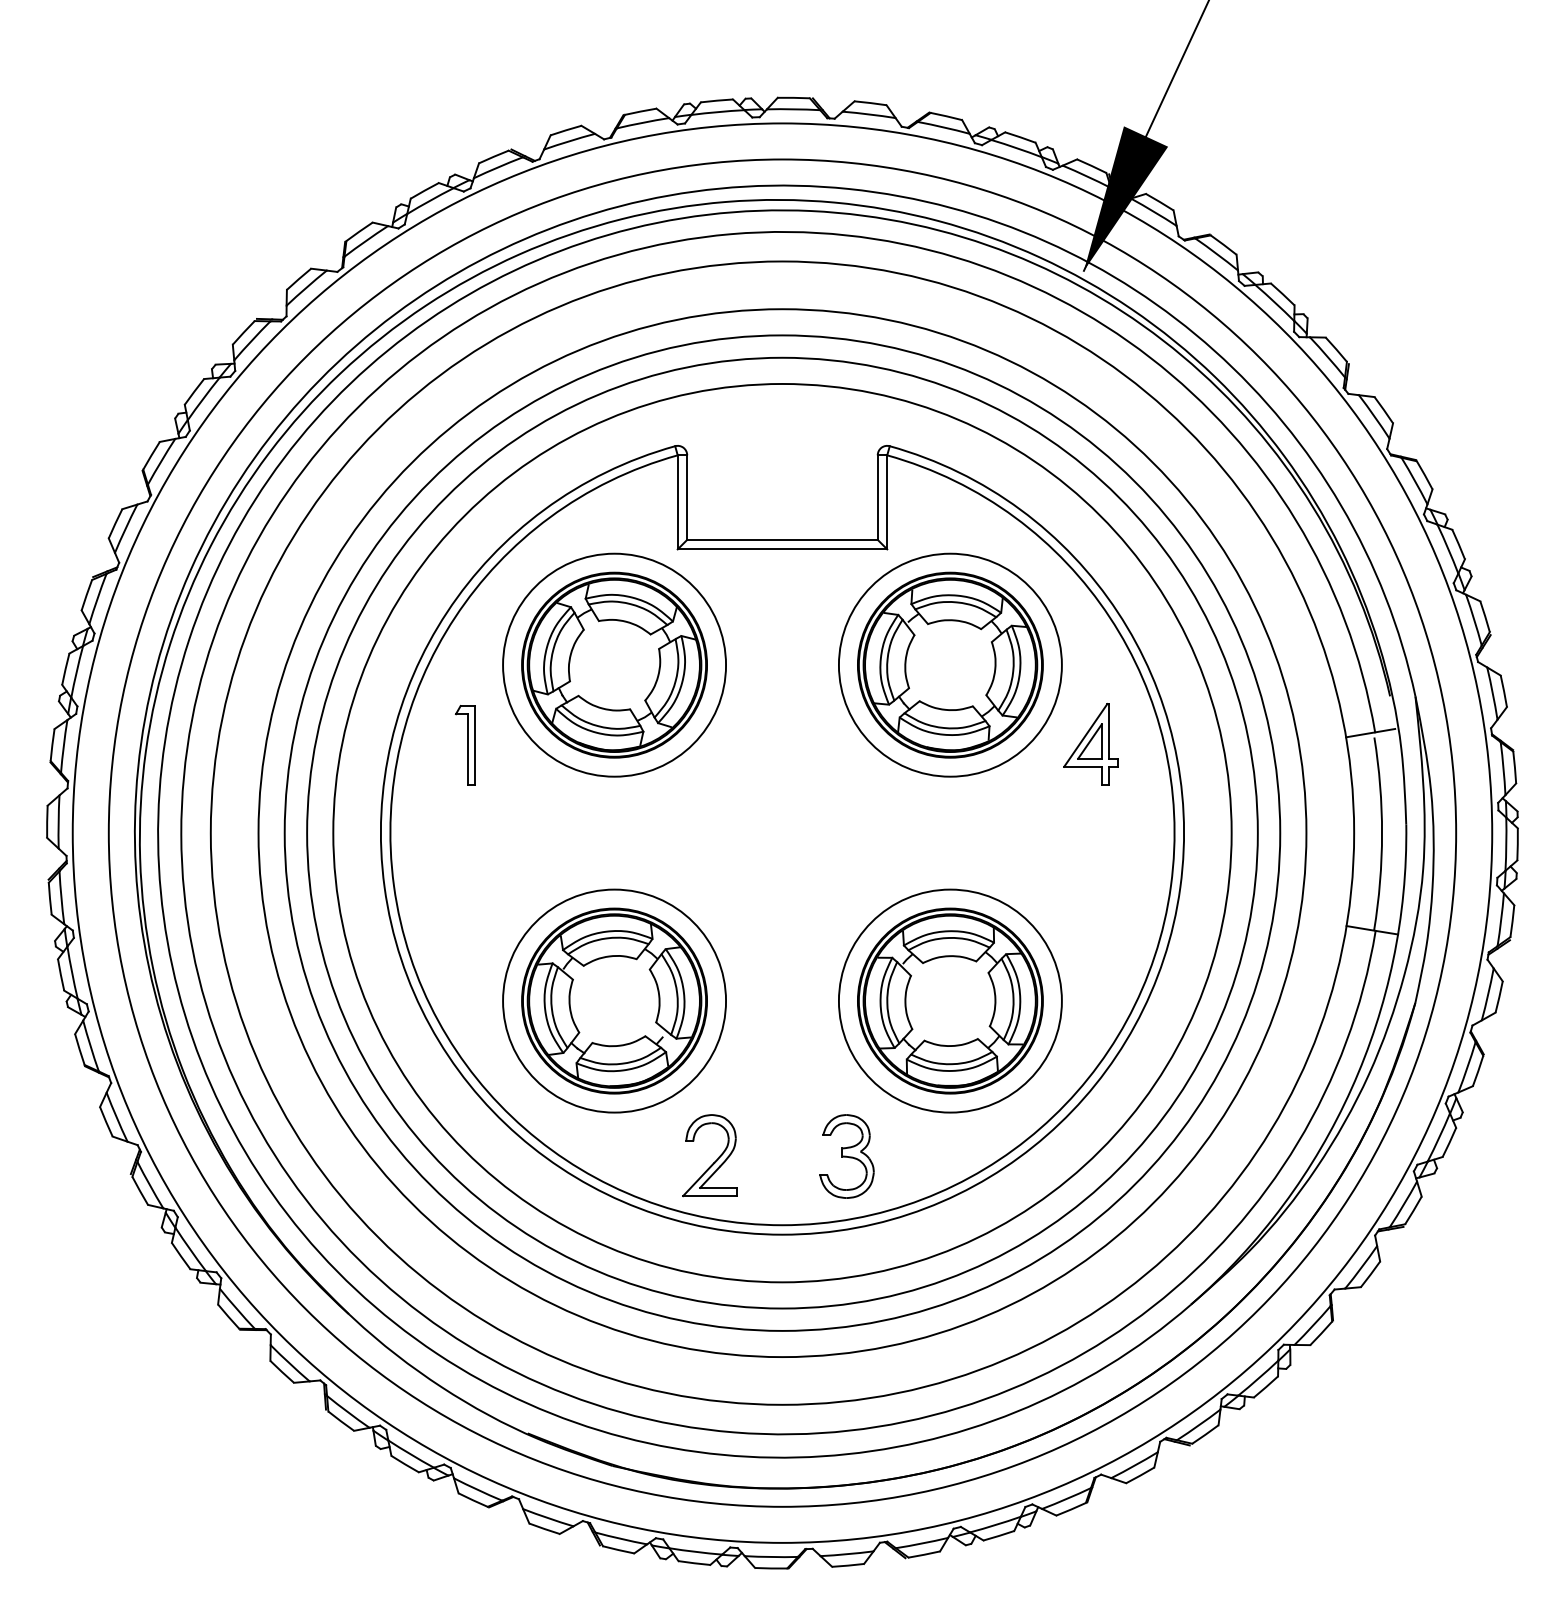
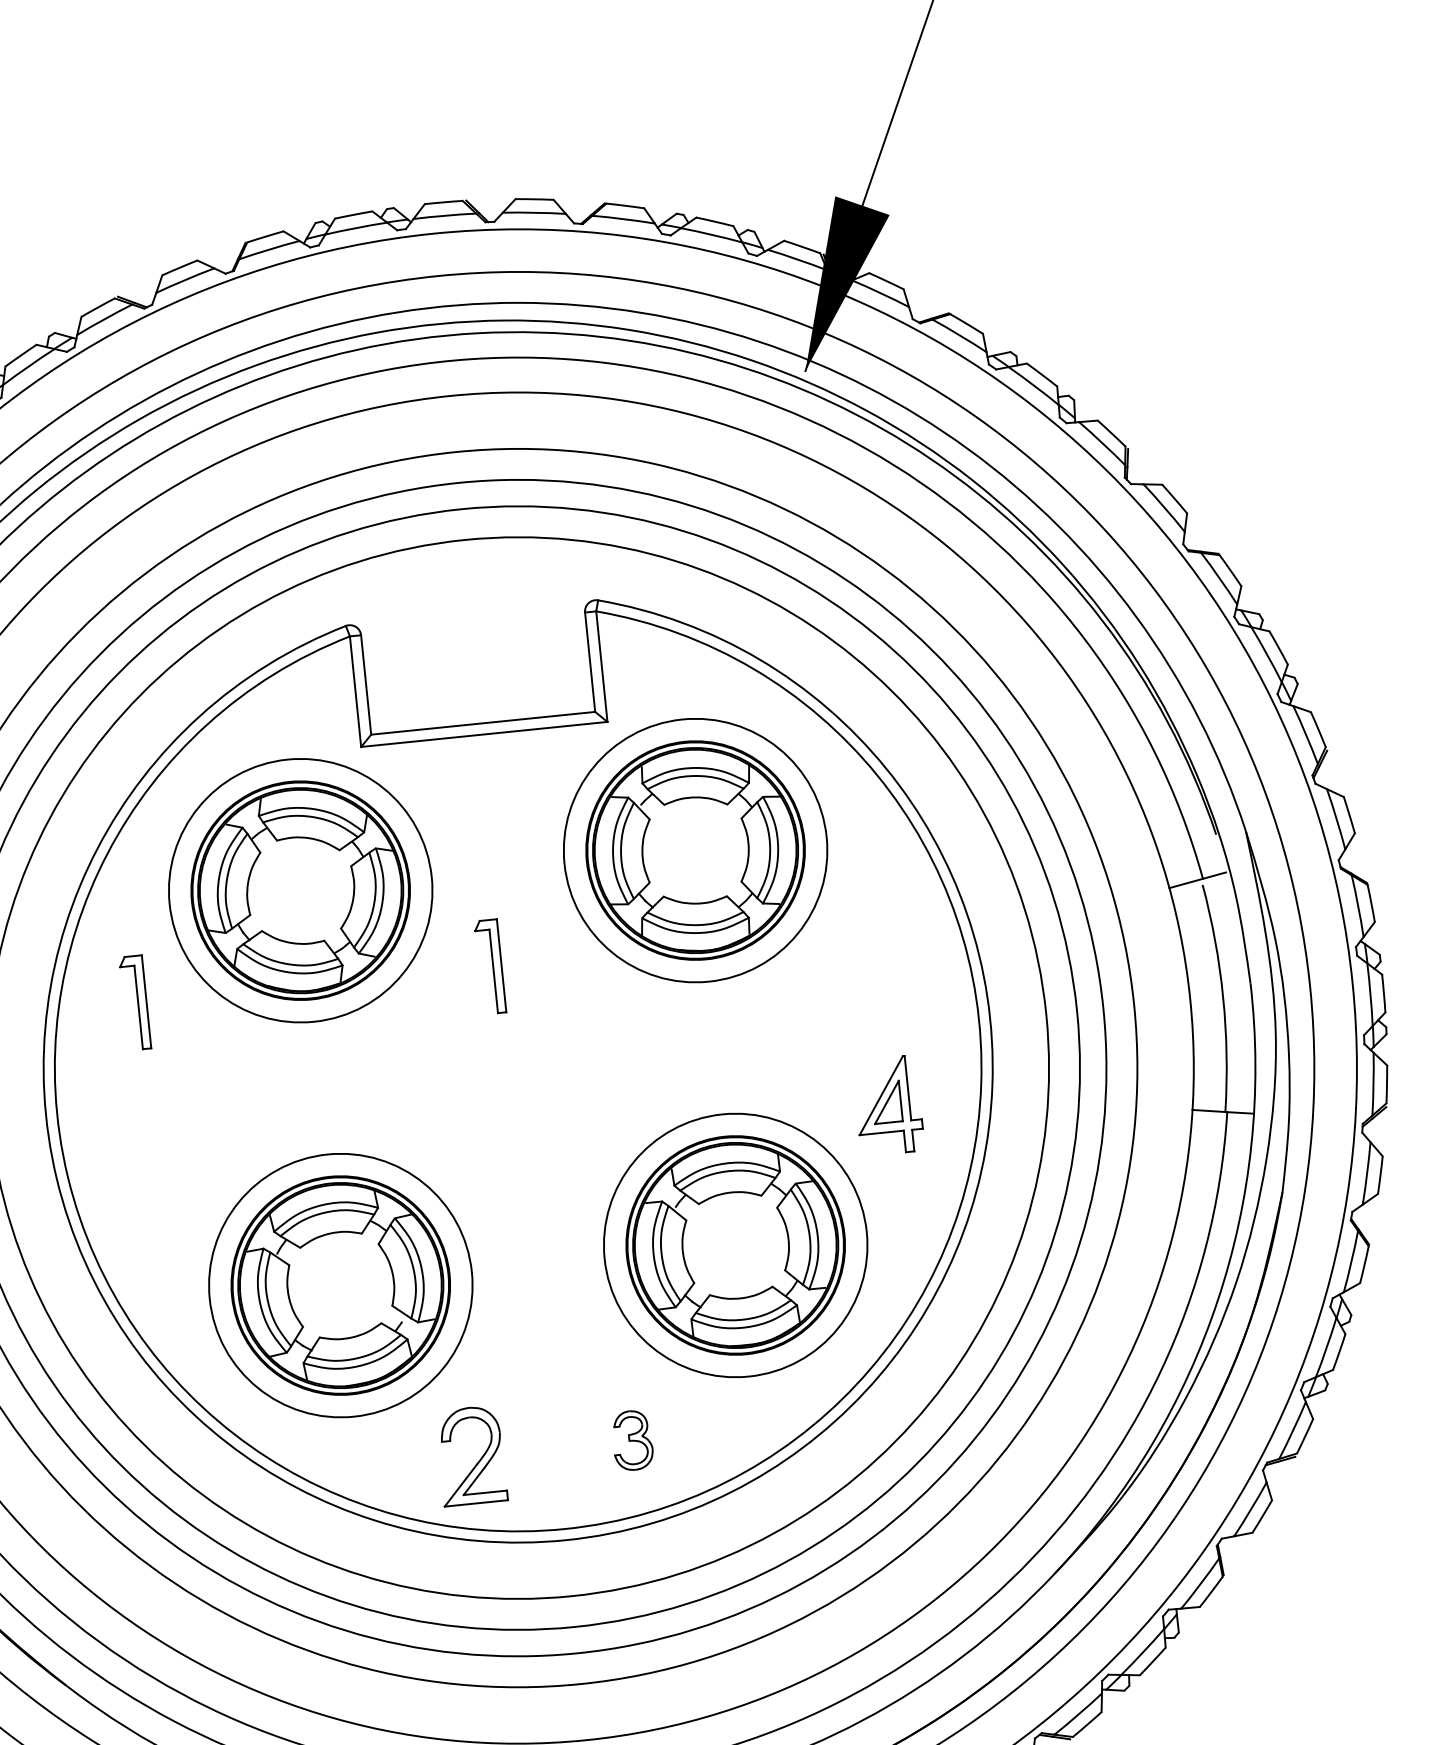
part: (1090, 744) -> (887, 1105), moved
part: (767, 745) -> (490, 966), added
part: (846, 1156) -> (632, 1440), size x0.6

